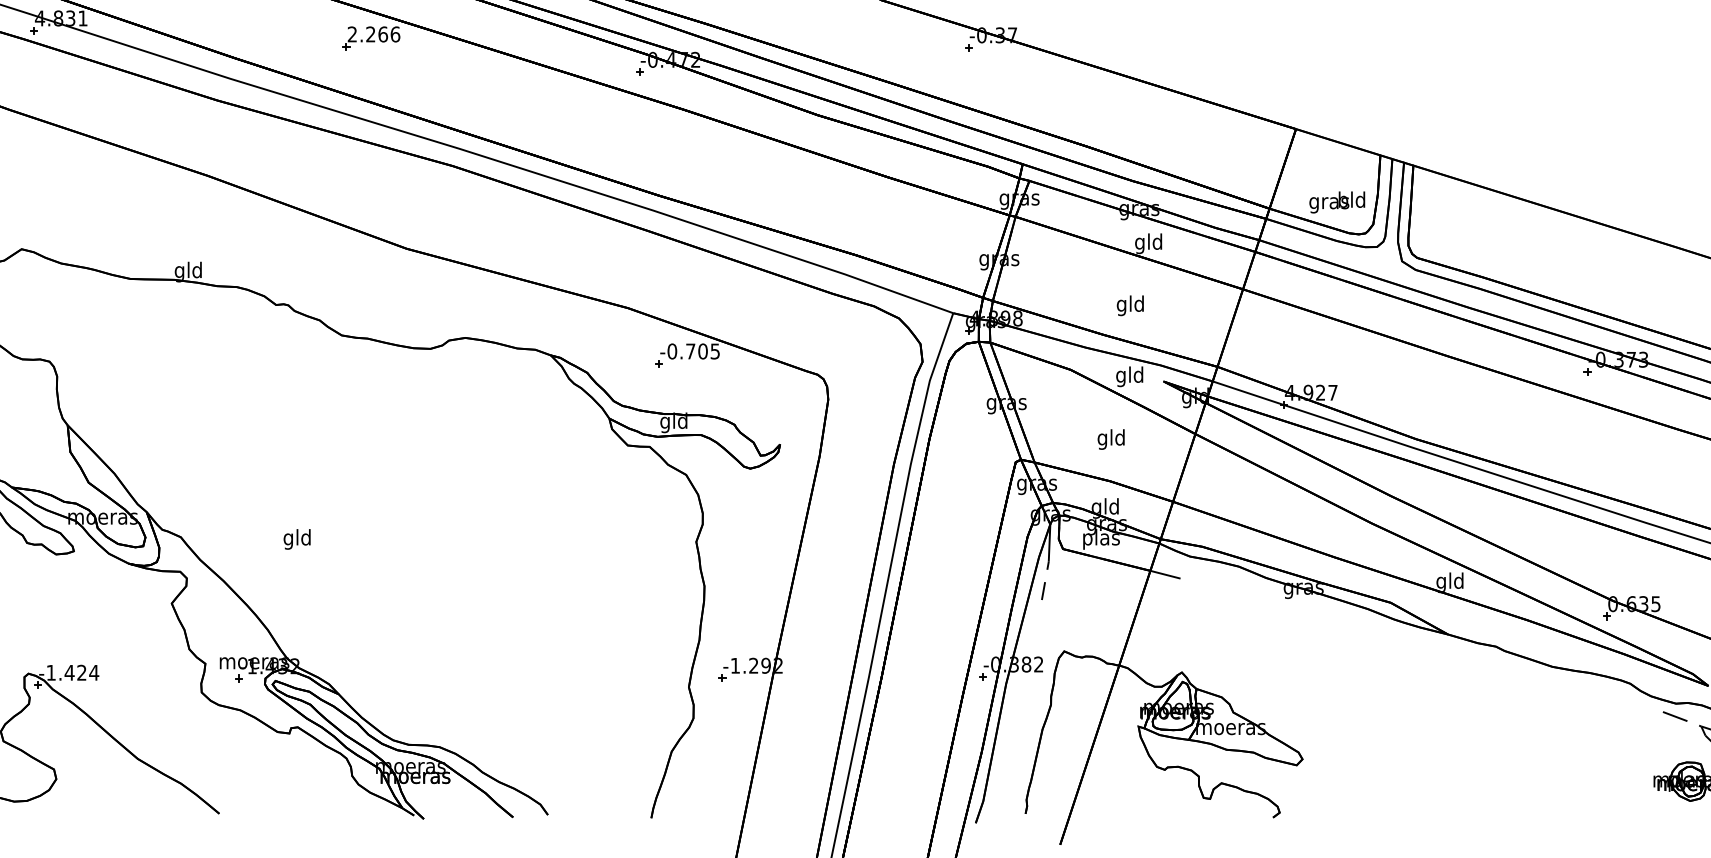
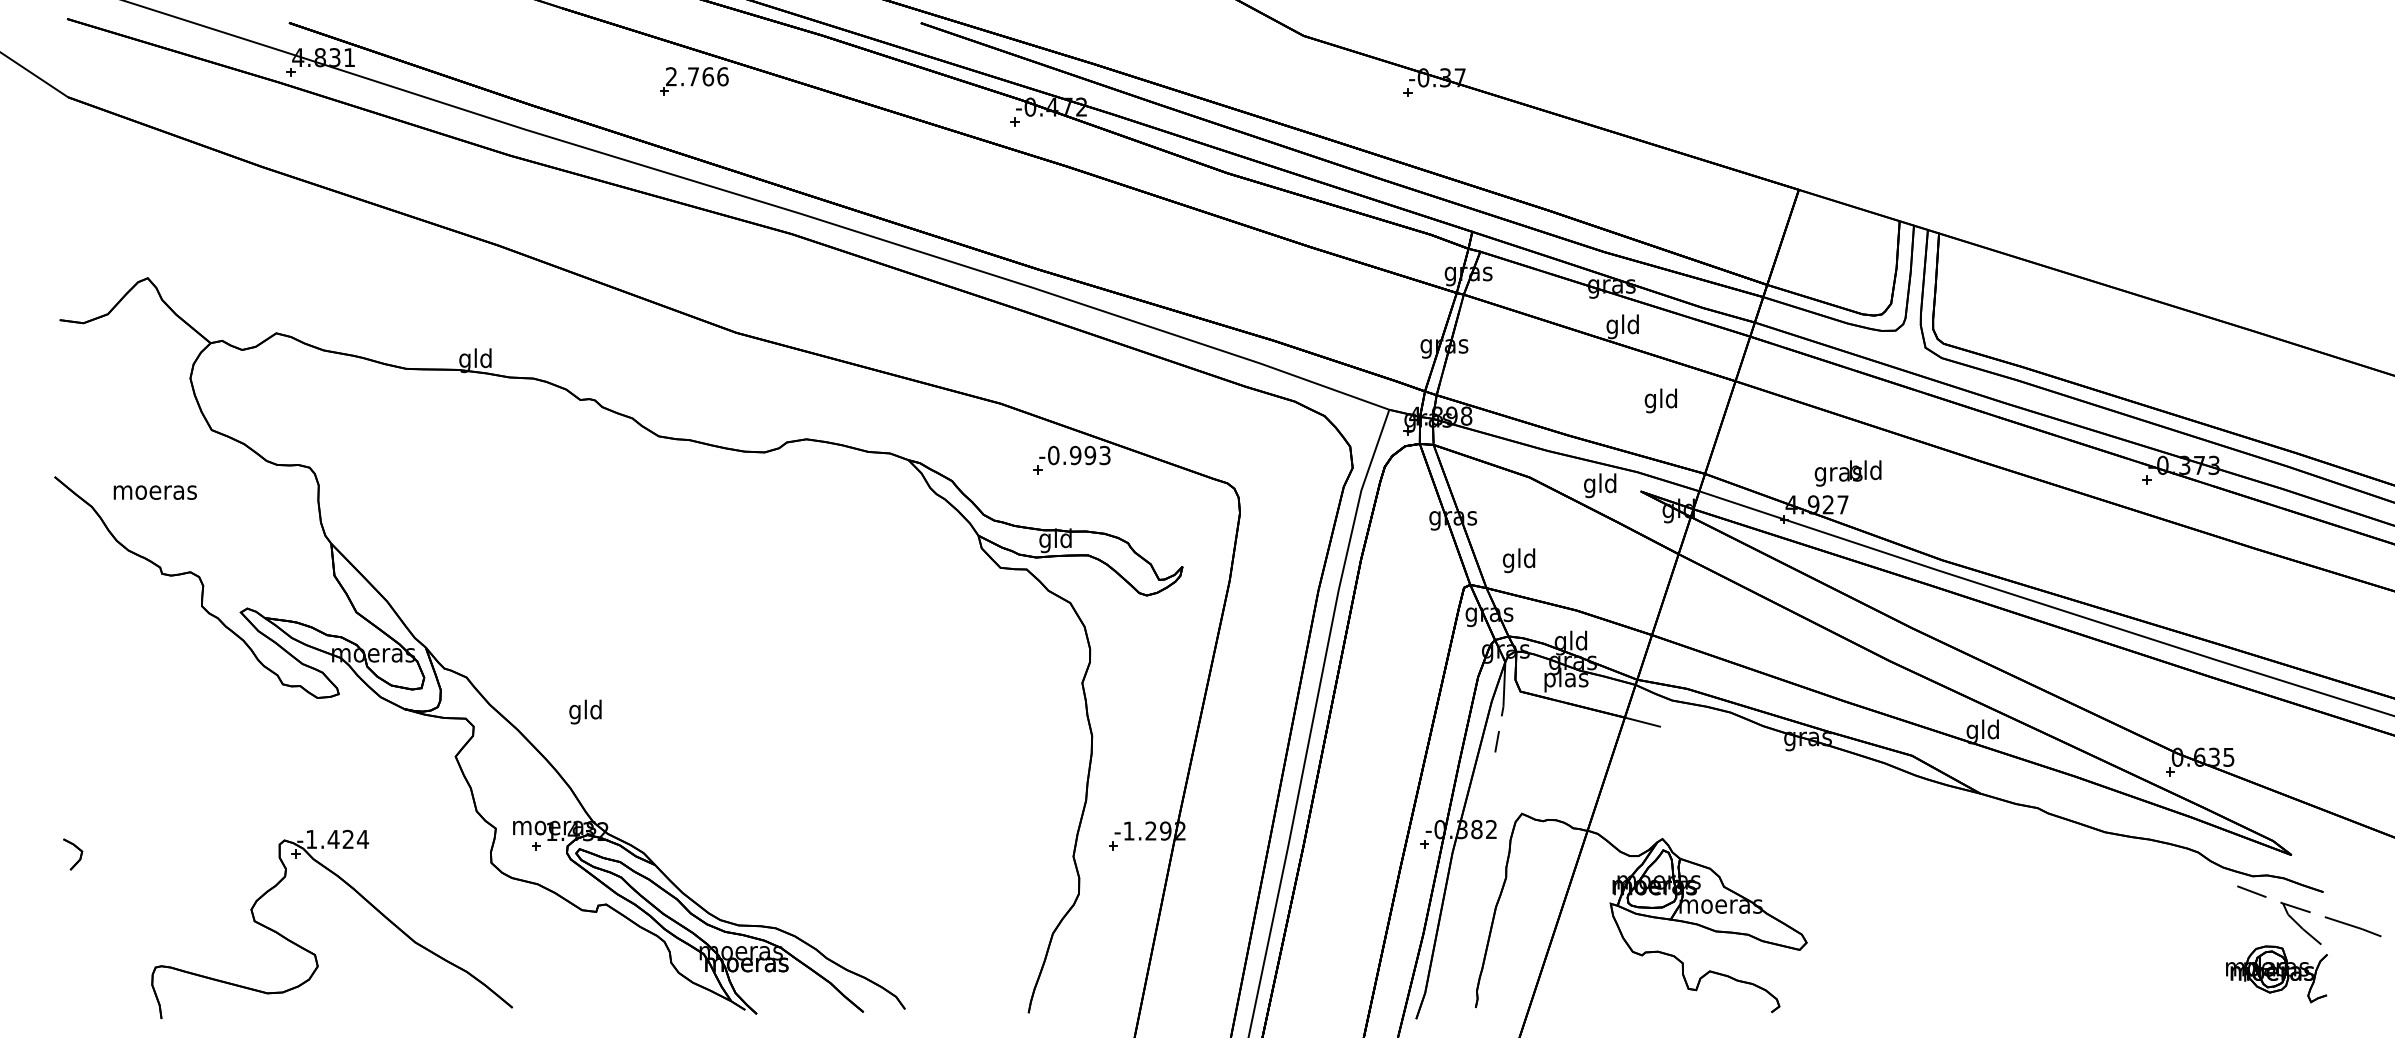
text: (370, 34) -> (693, 76), 2.266 -> 2.766
text: (1336, 202) -> (1847, 473), moved
text: (1130, 305) -> (1660, 400), moved
text: (703, 351) -> (1090, 455), -0.705 -> -0.993
text: (1110, 439) -> (1518, 560), moved
text: (297, 538) -> (585, 711), moved

